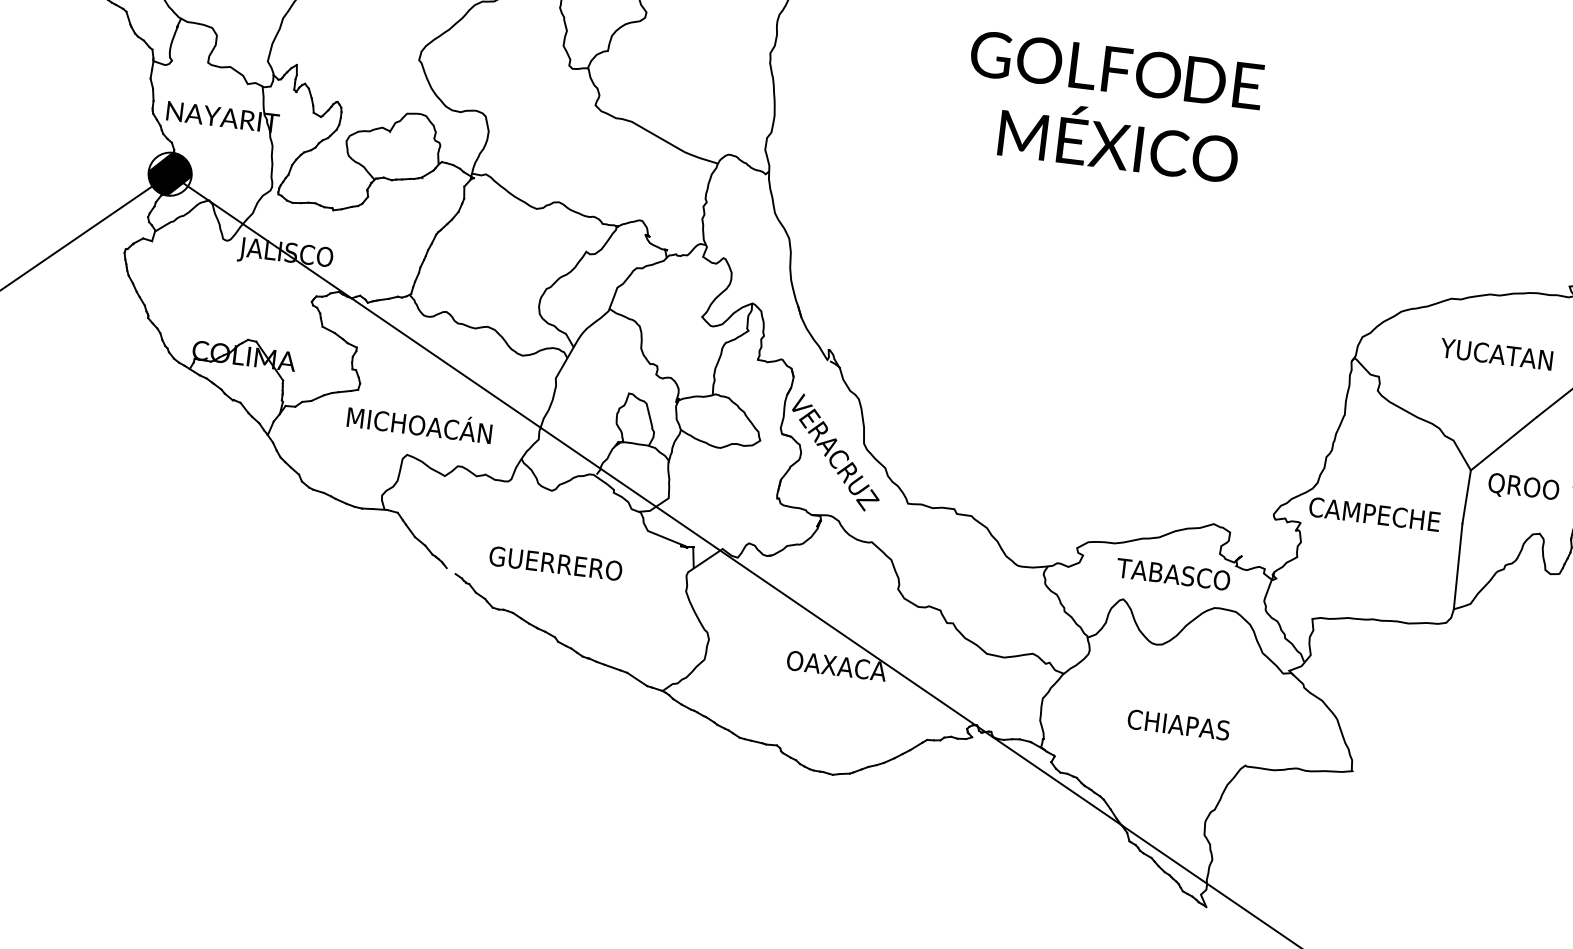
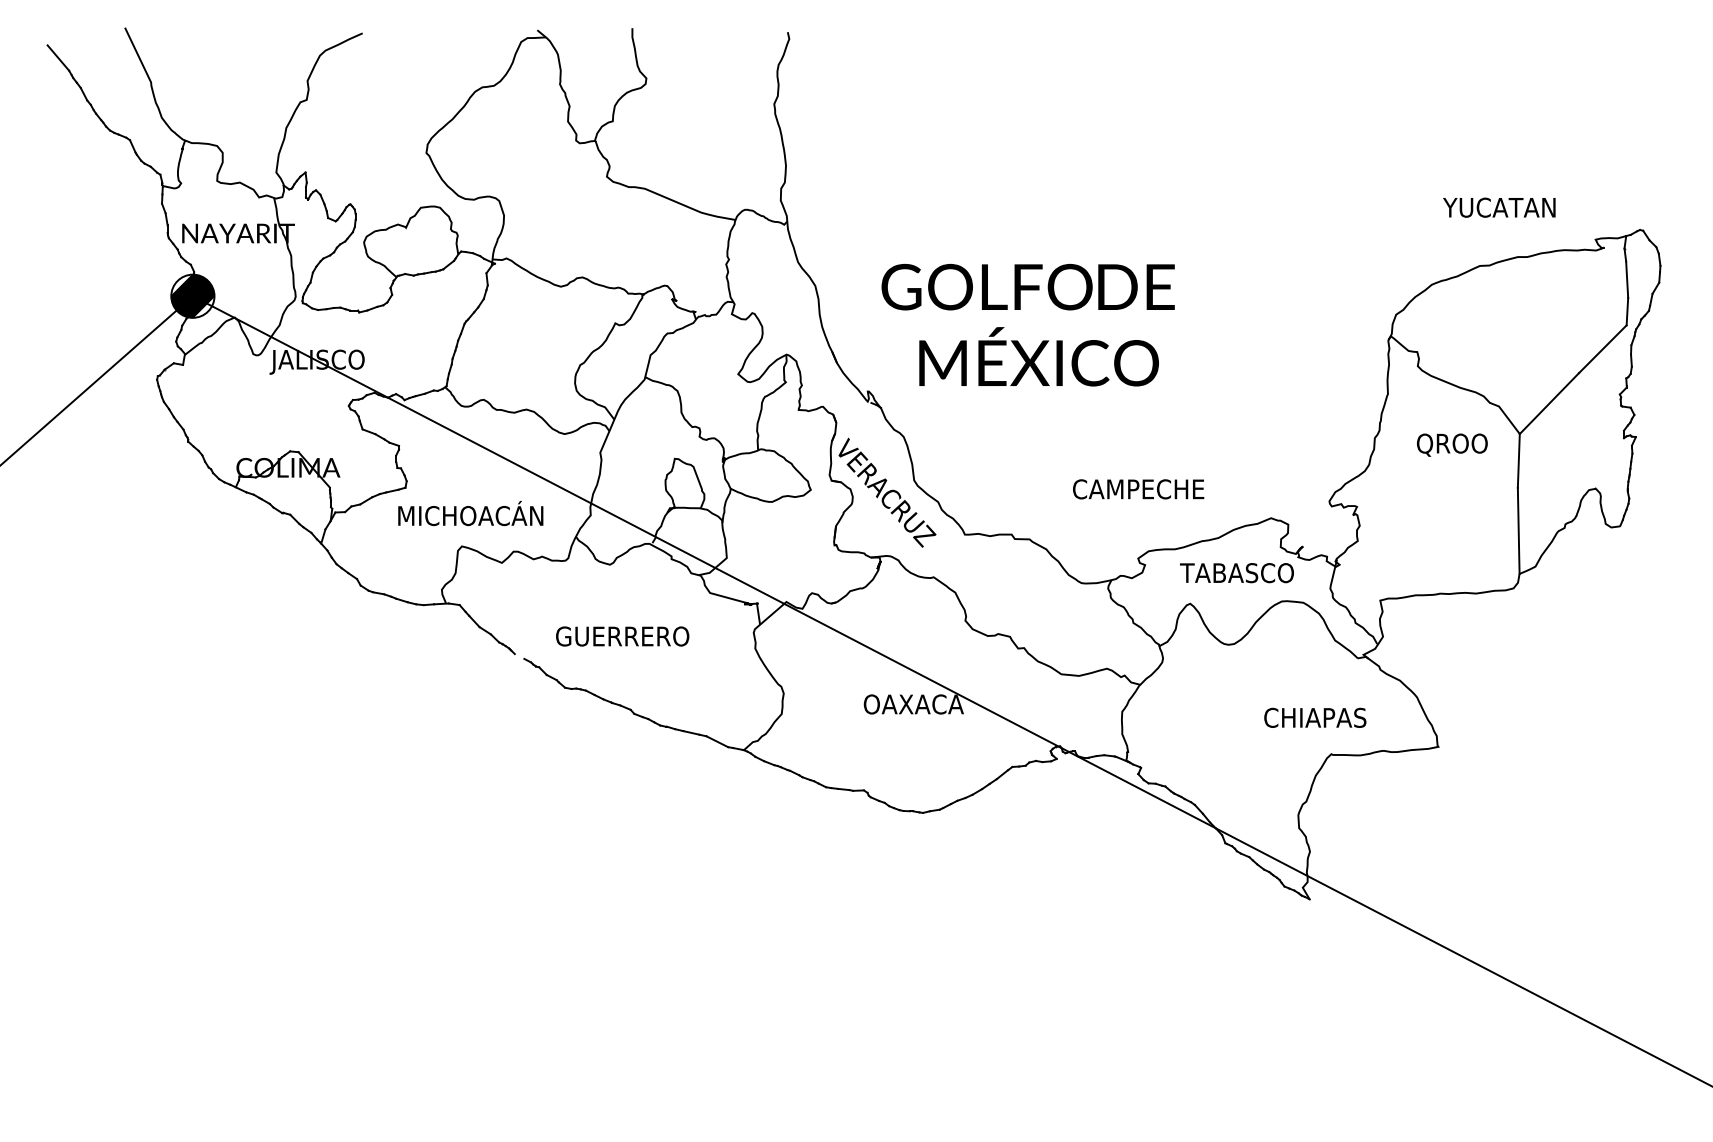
text: (1111, 107) -> (1027, 324), moved
text: (1496, 354) -> (1499, 207), moved
text: (1523, 487) -> (1452, 444), moved
text: (1374, 514) -> (1138, 489), moved
text: (1178, 724) -> (1315, 717), moved

